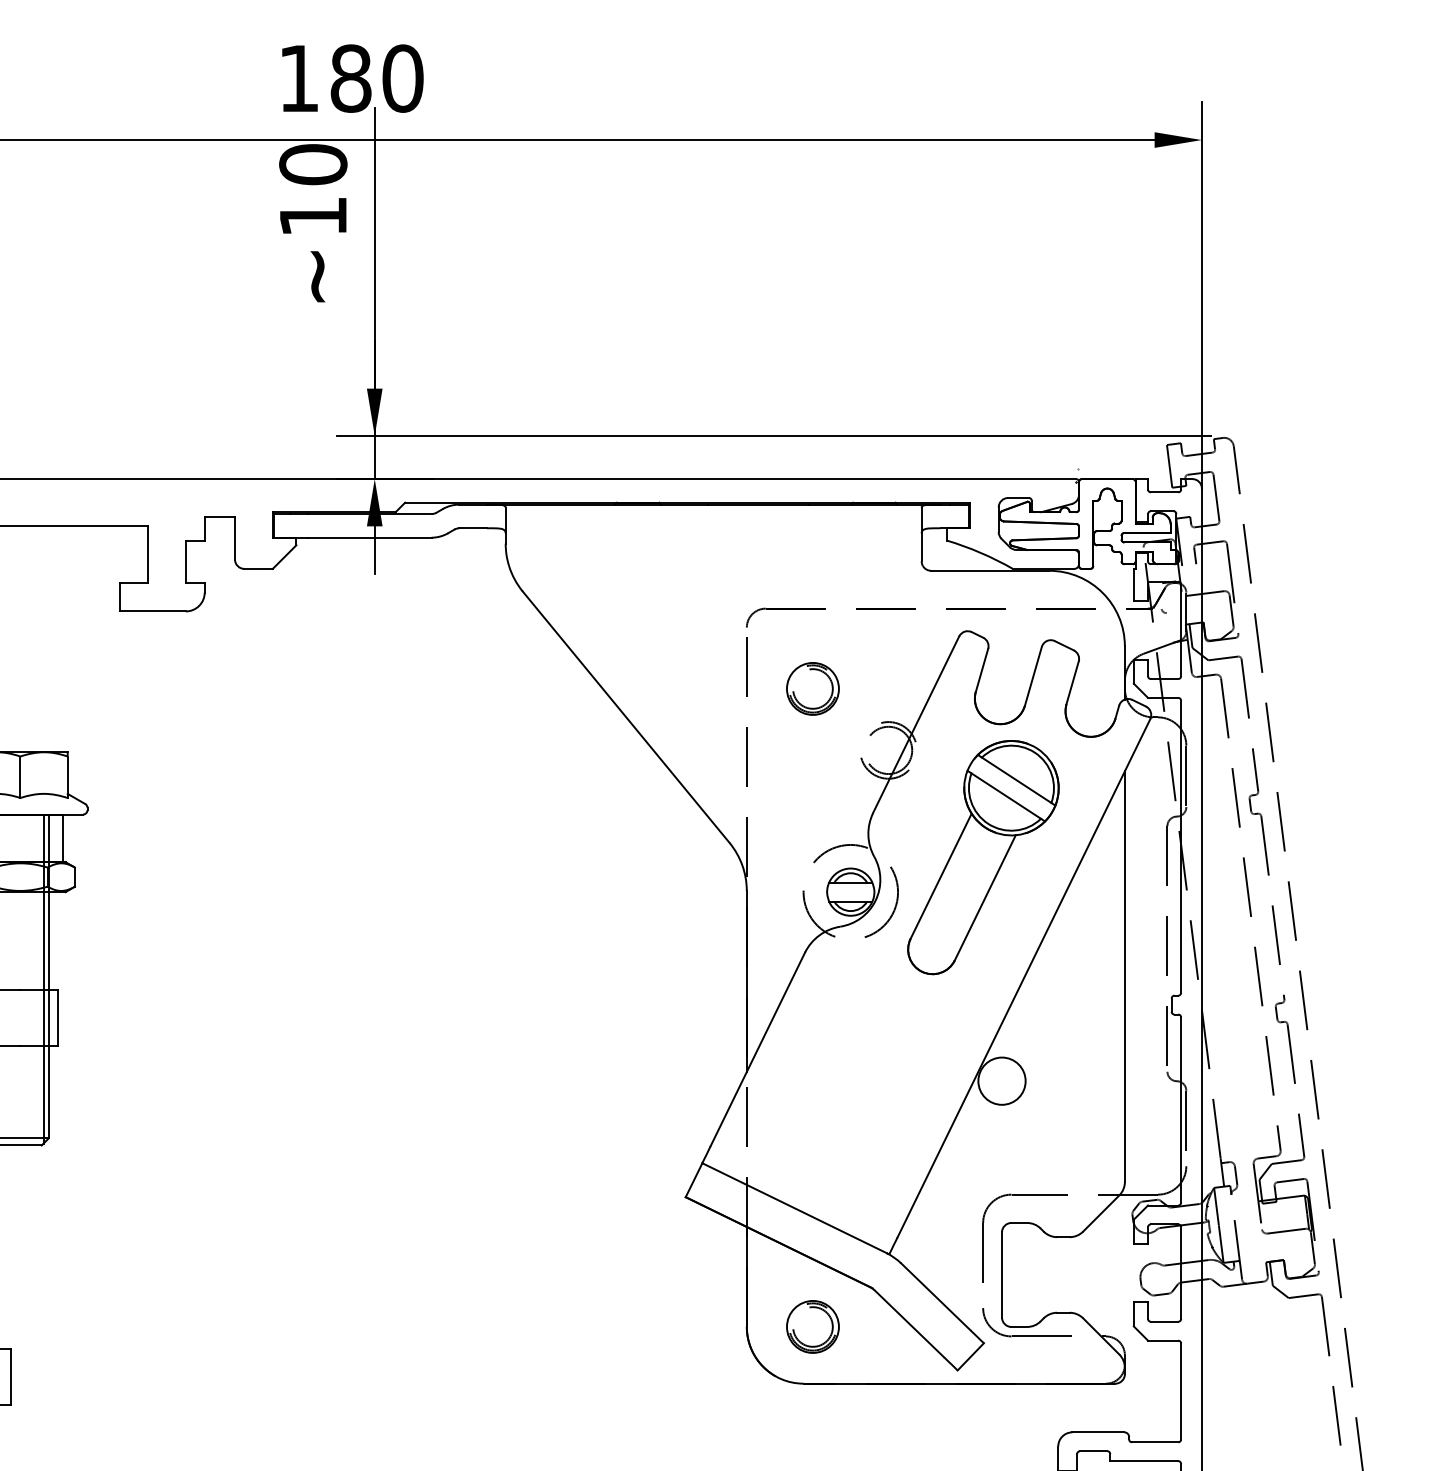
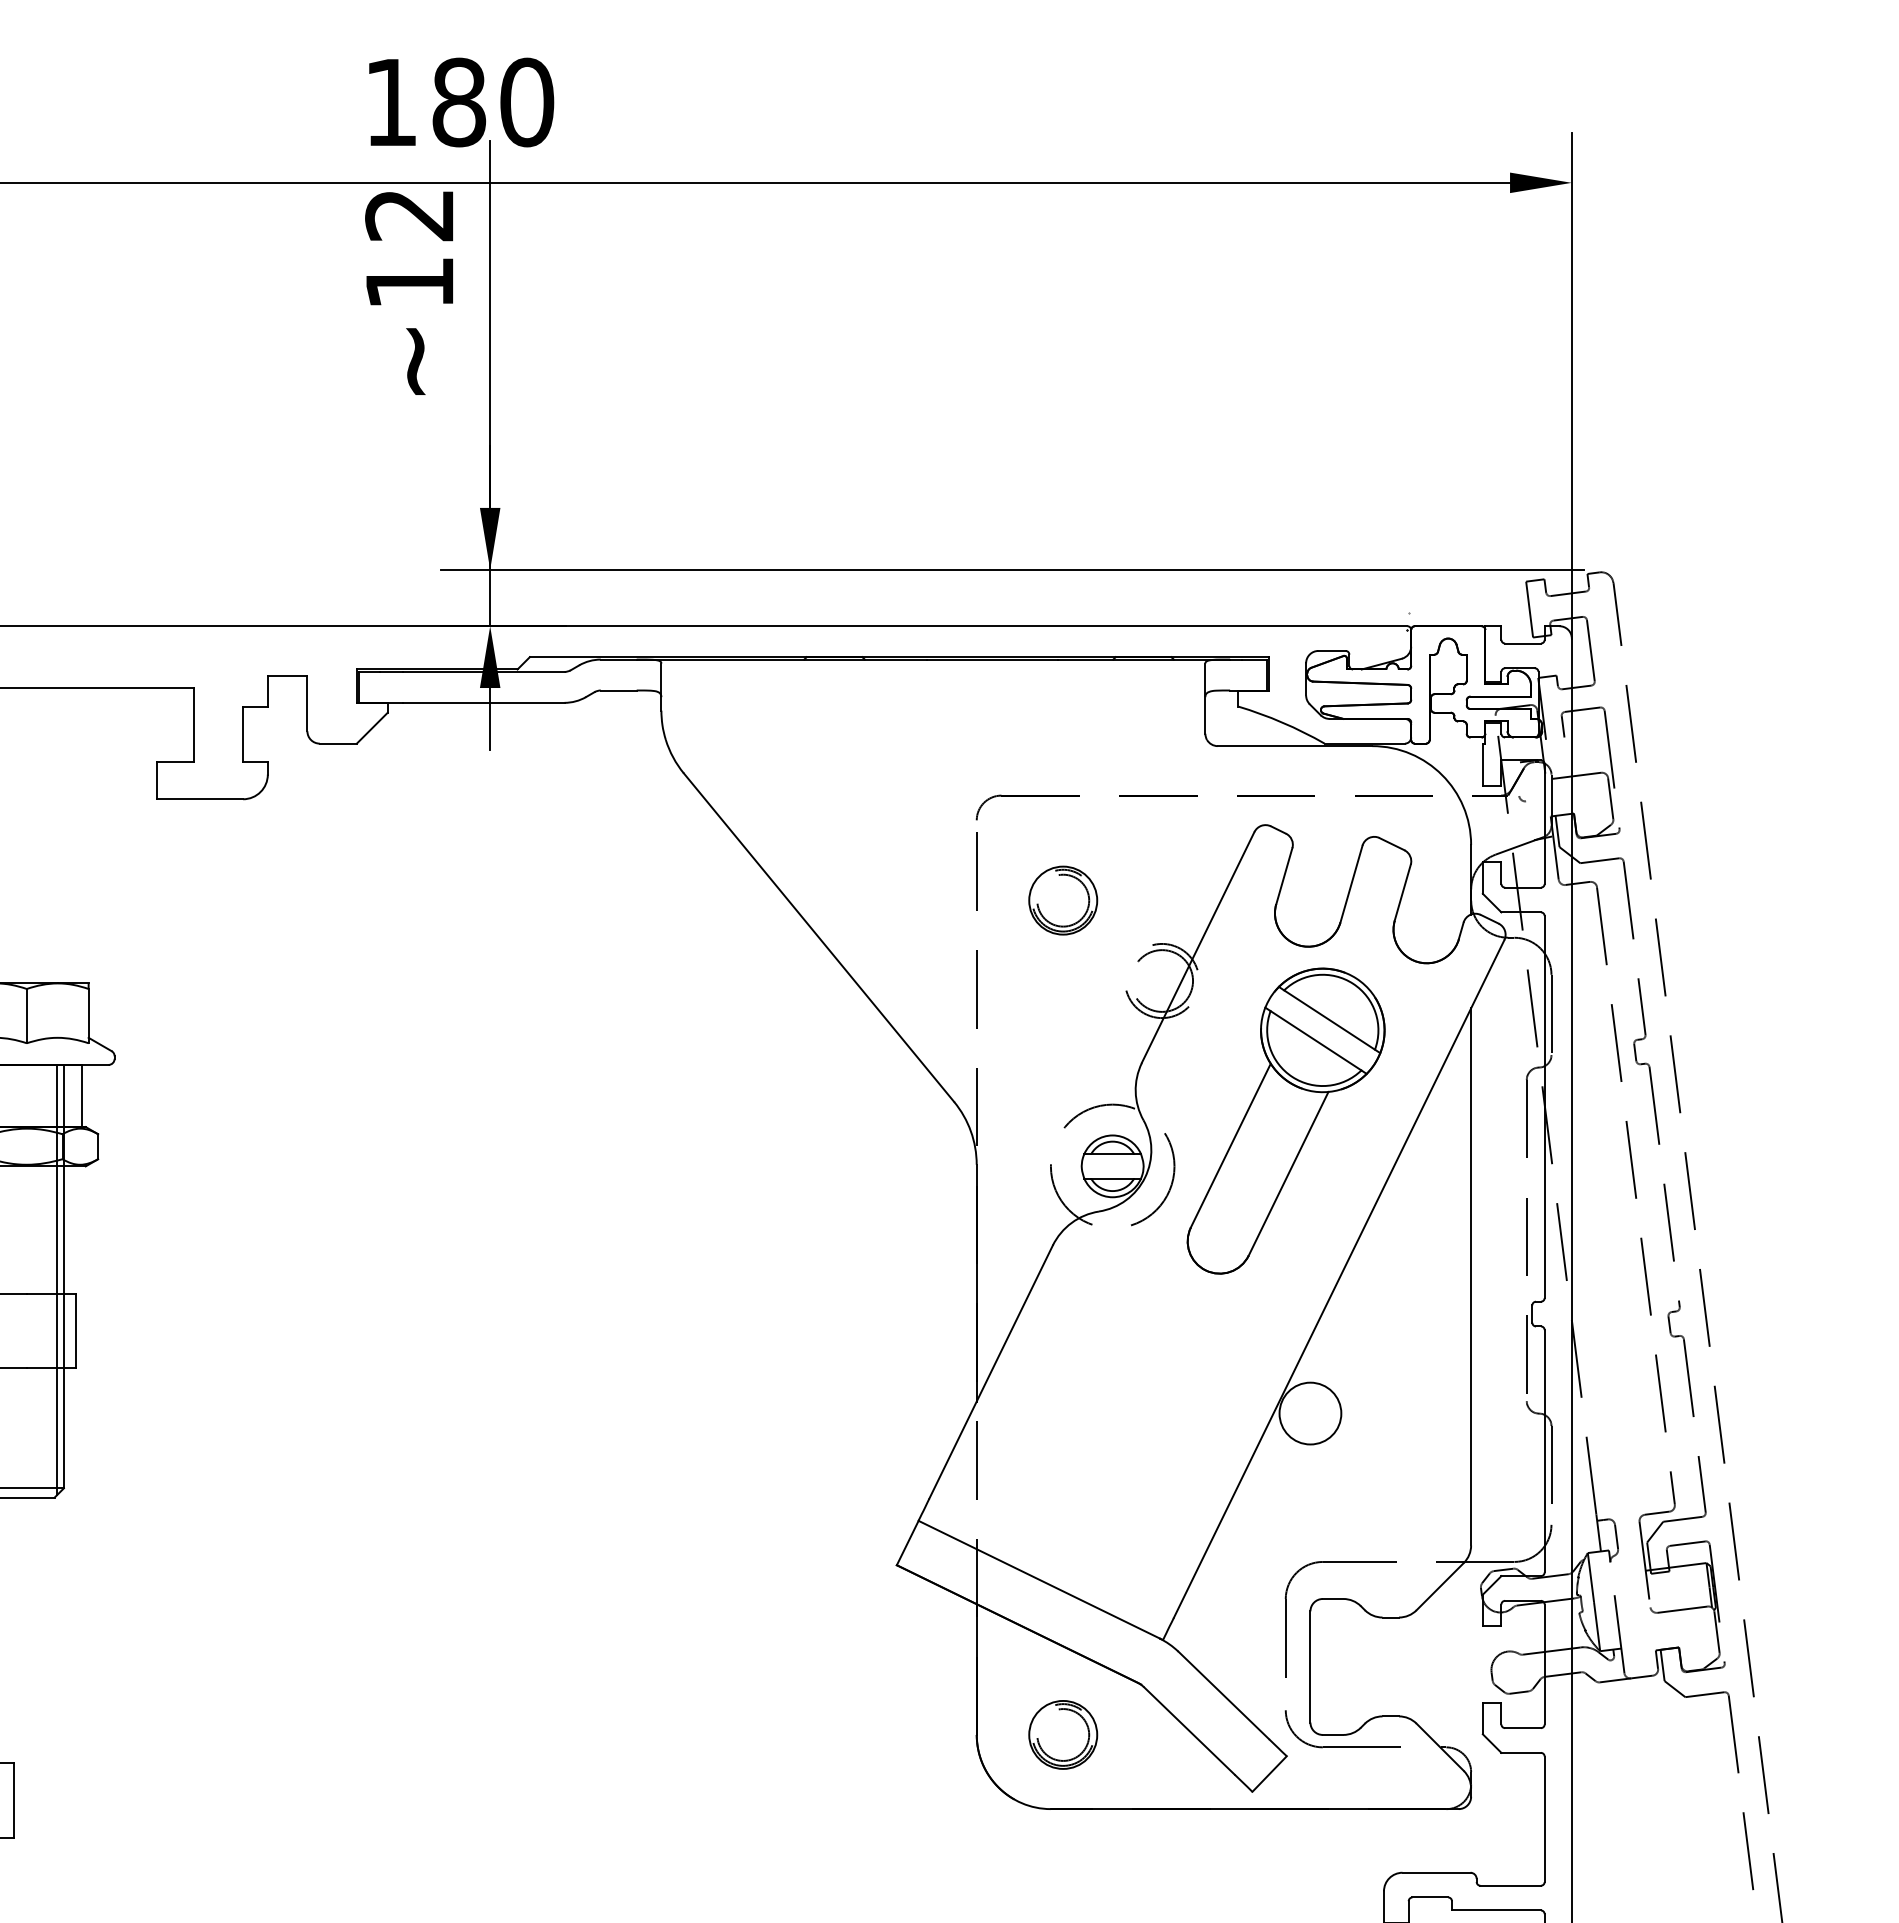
text: (313, 164) -> (409, 214), ~10 -> ~12

